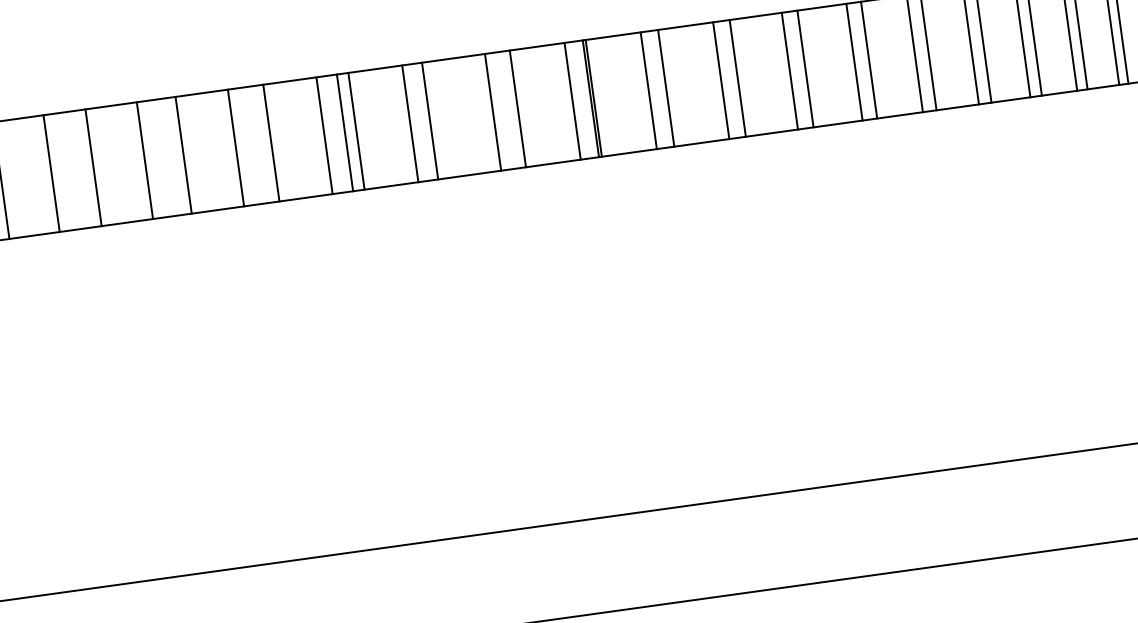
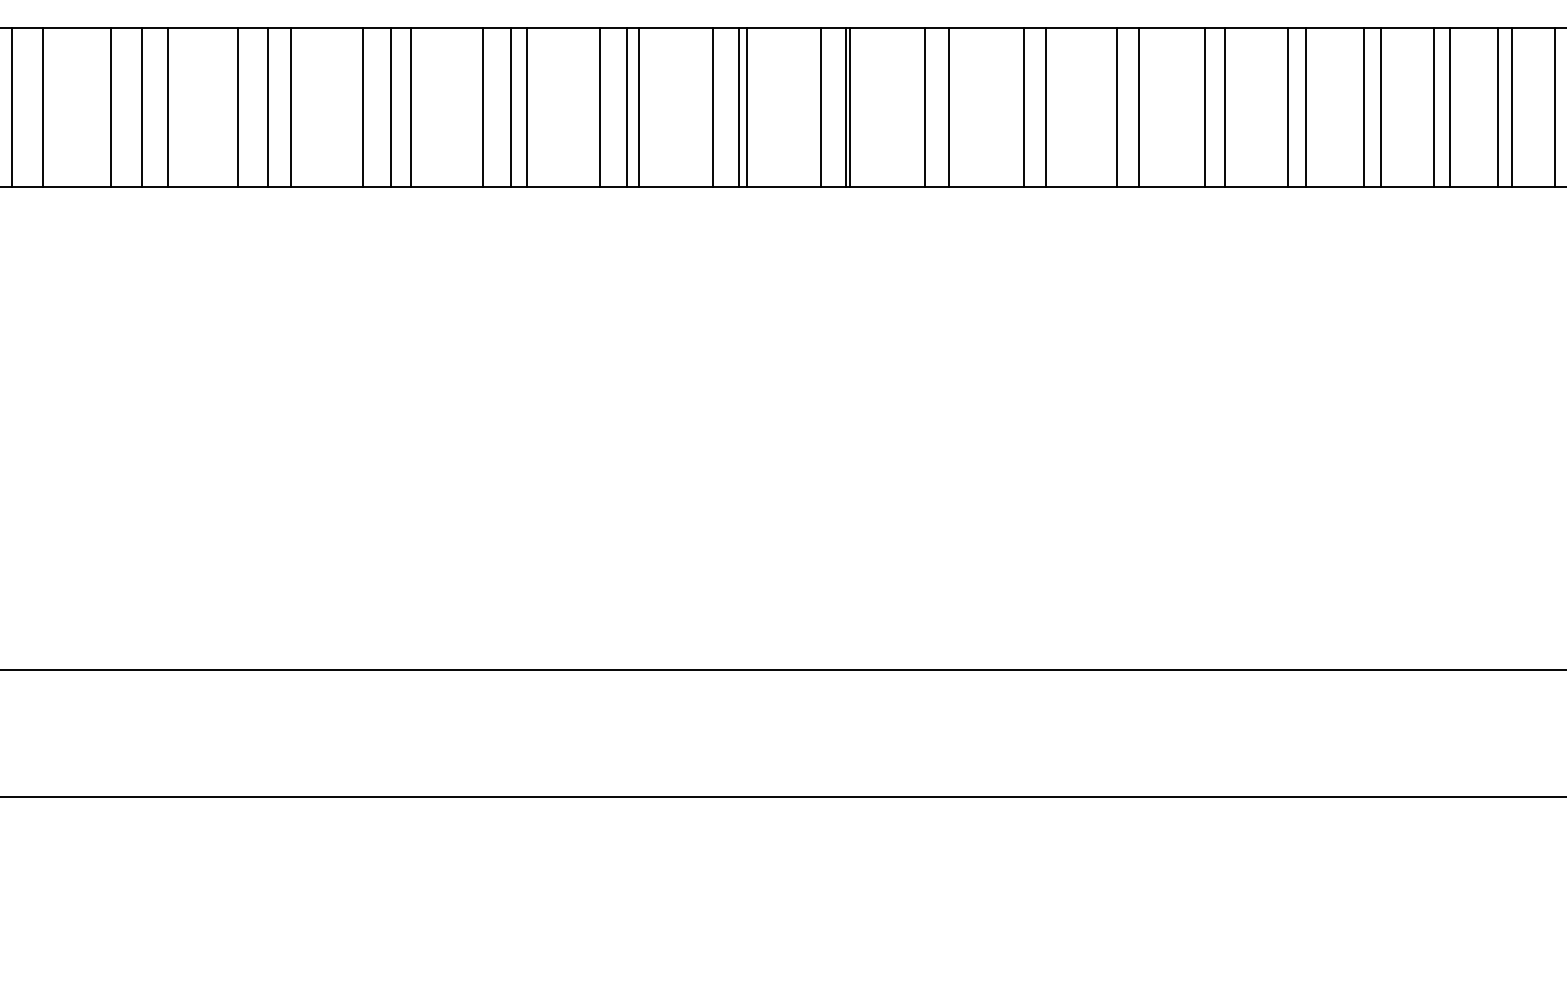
line: (511, 109) -> (738, 107), added
line: (438, 119) -> (638, 107), added
line: (257, 144) -> (391, 107), added
line: (166, 157) -> (268, 107), added
line: (73, 170) -> (141, 107), added

